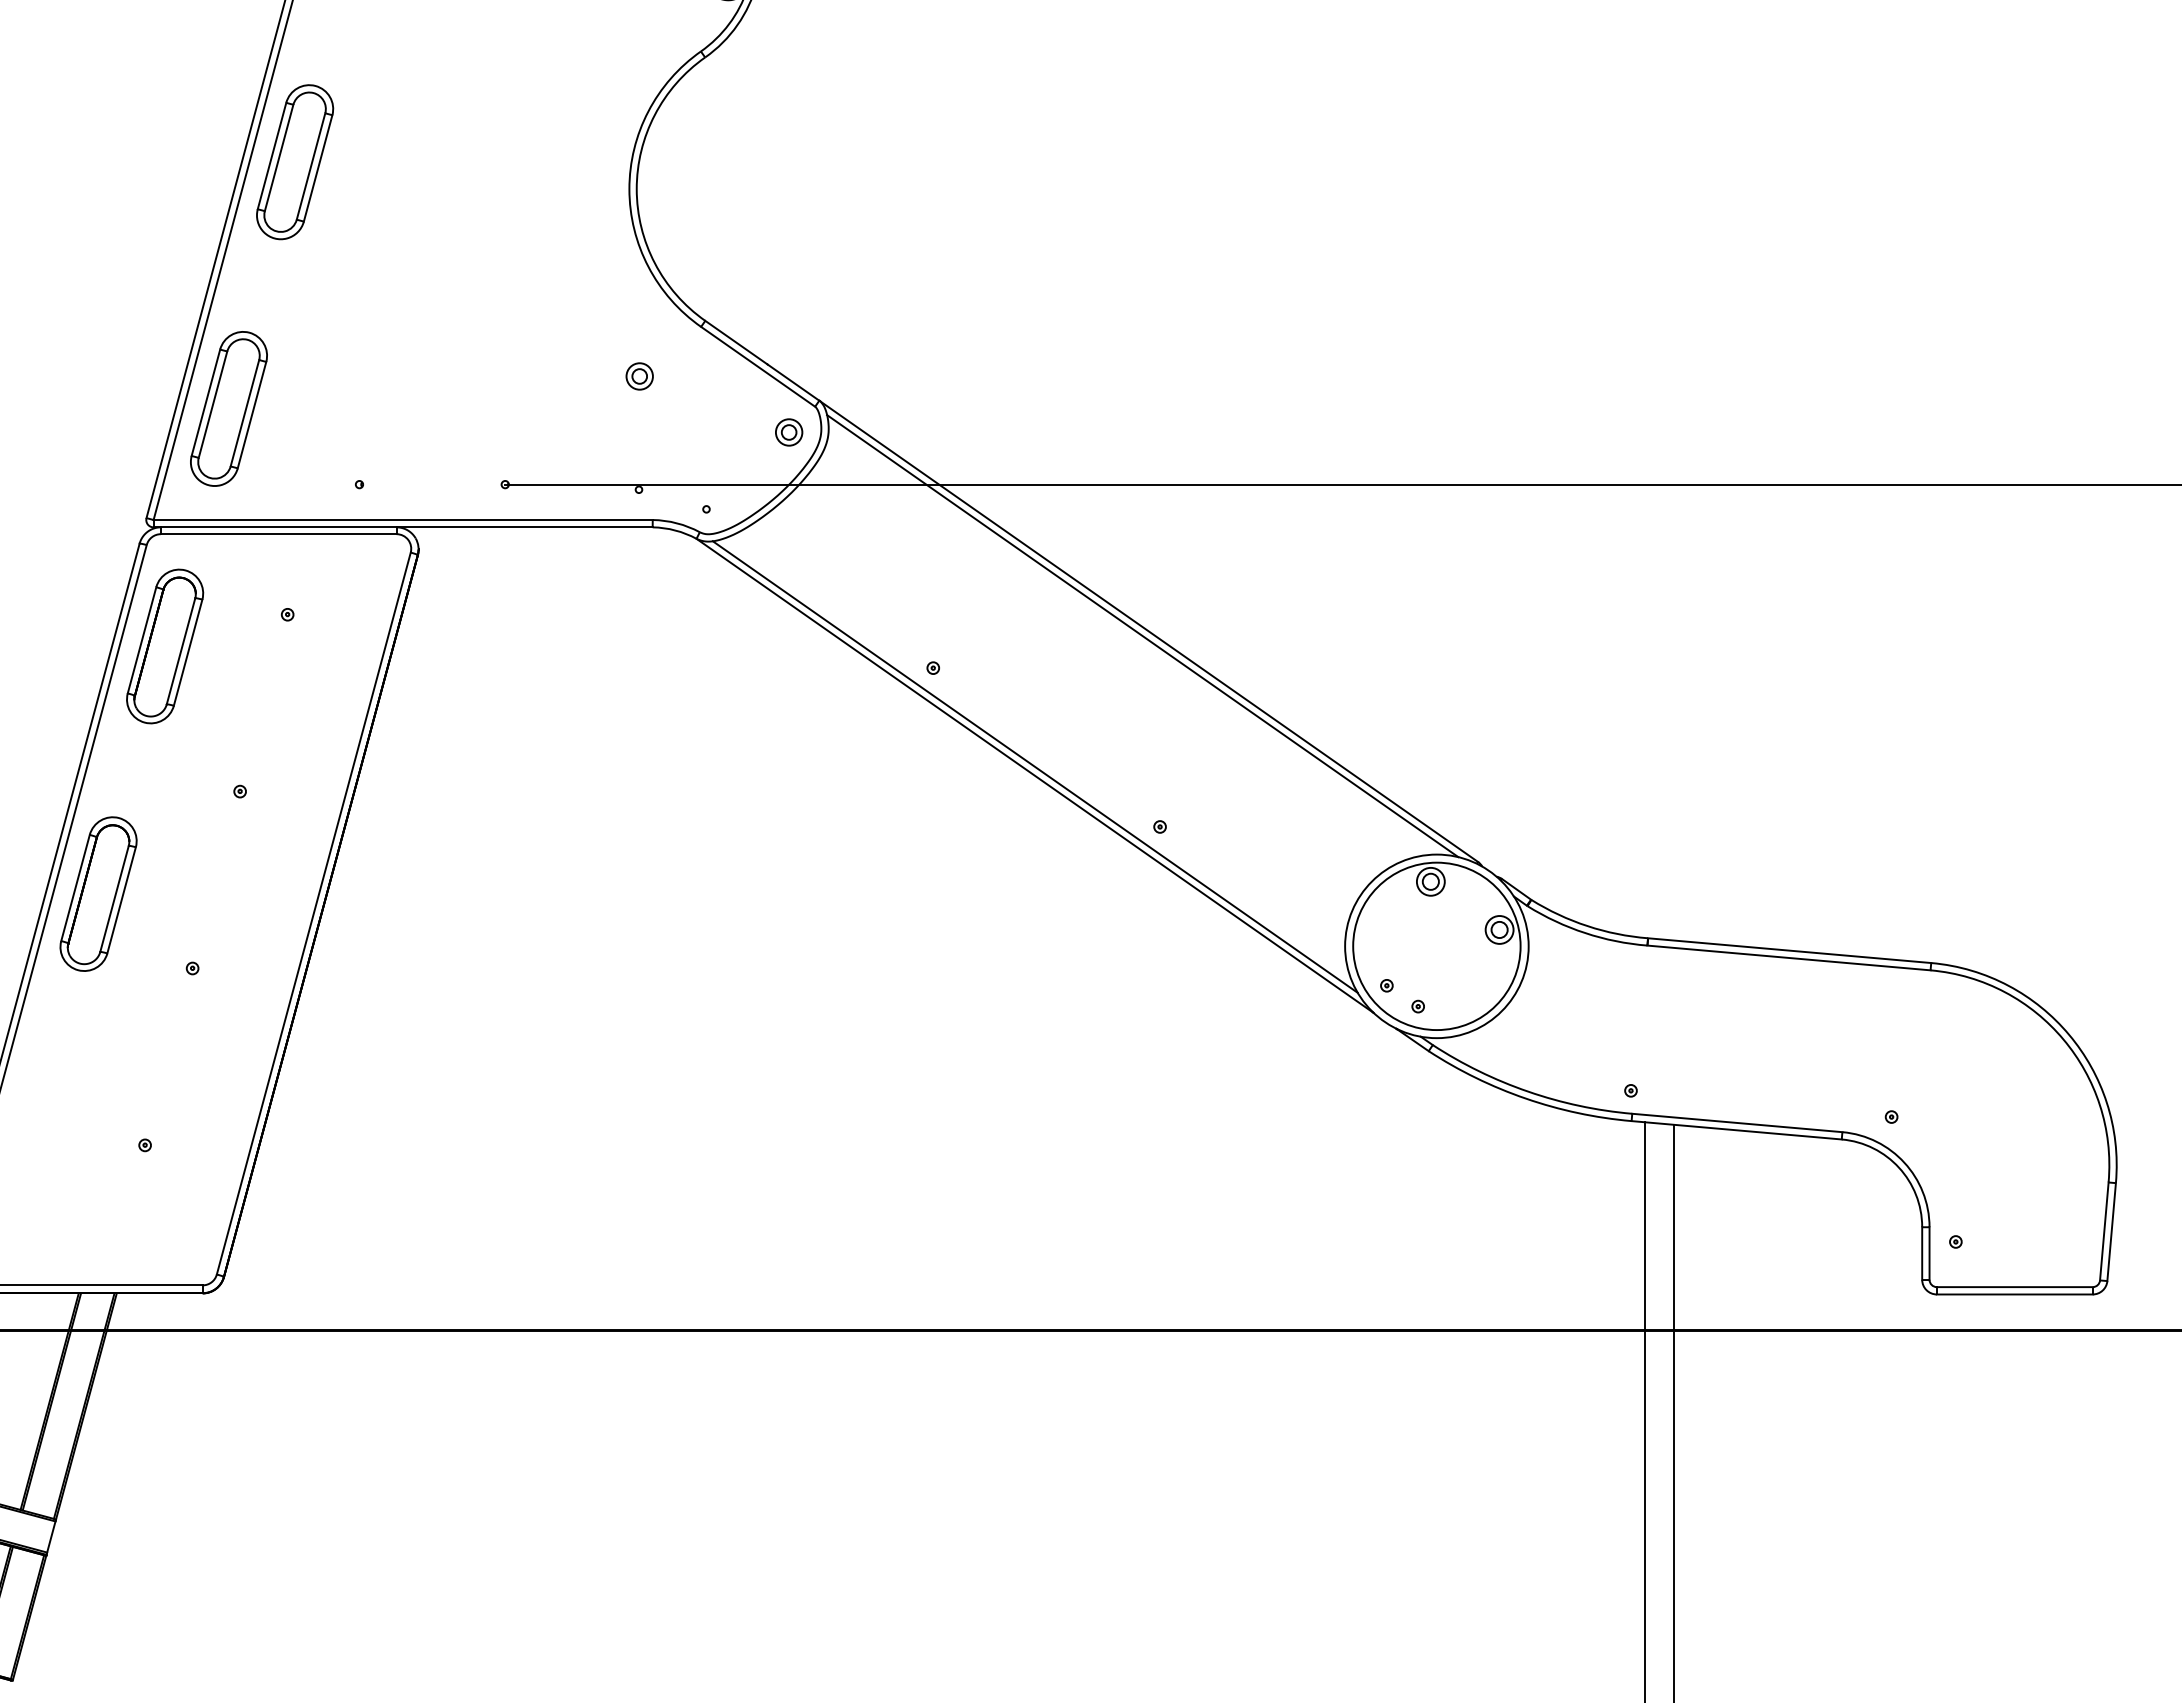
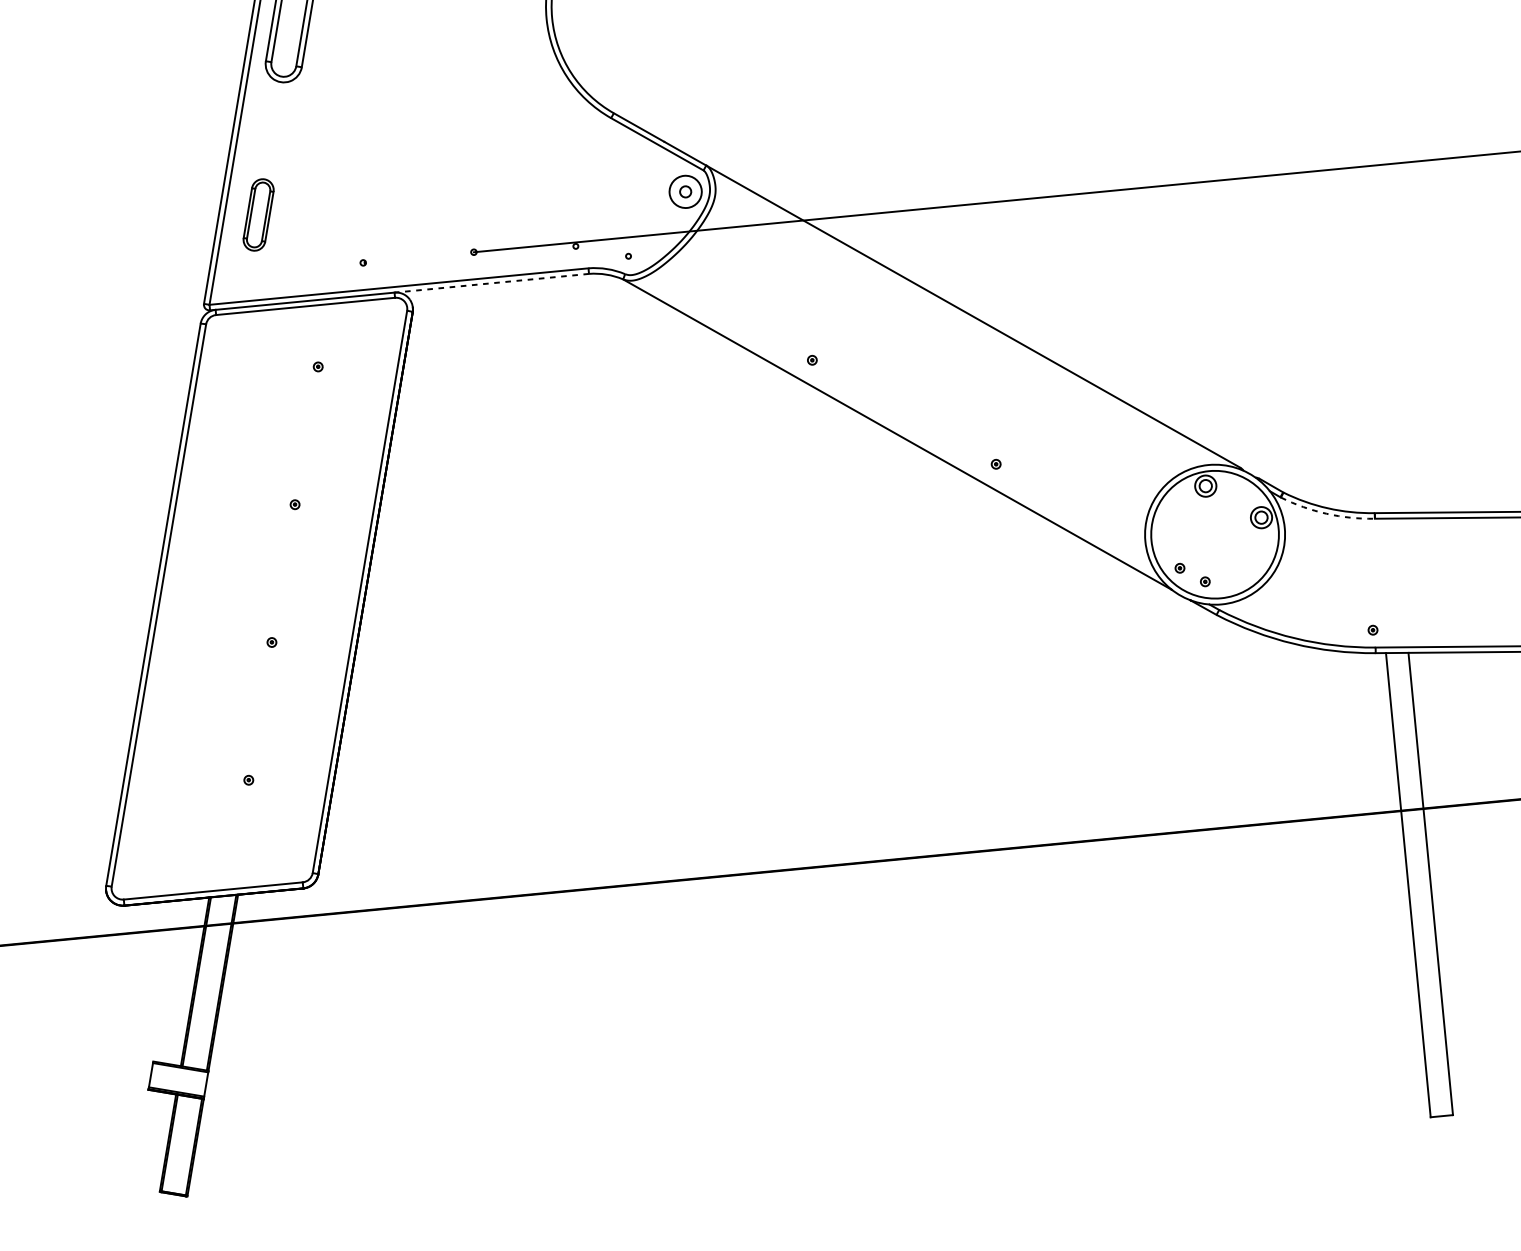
part: (639, 376) -> (567, 160), removed
part: (228, 408) -> (258, 214), size x0.6
circle: (788, 432) -> (685, 191), size x1.6
line: (525, 527) -> (492, 283), solid -> dashed
line: (1142, 636) -> (968, 320), removed
part: (165, 646) -> (227, 399), removed
line: (1034, 766) -> (896, 427), removed
part: (98, 893) -> (194, 592), removed
arc: (1585, 933) -> (1326, 514), solid -> dashed

